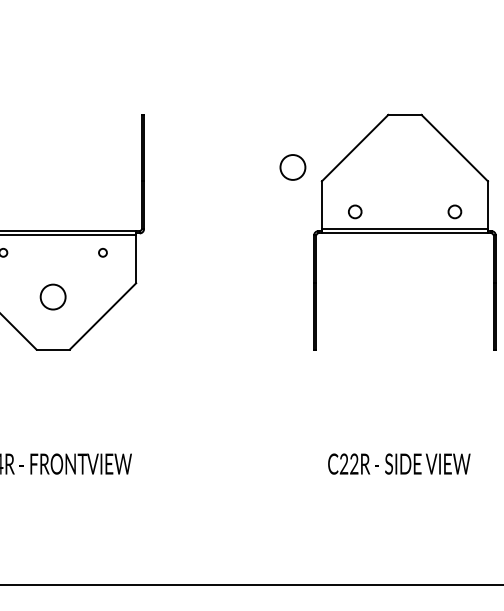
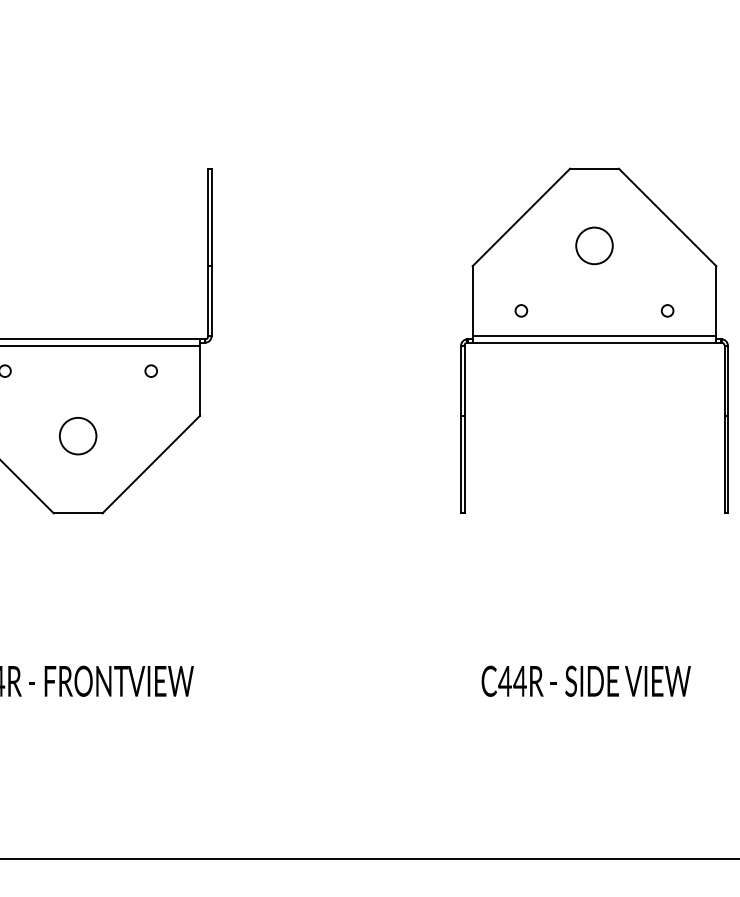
circle: (292, 167) -> (593, 245), moved
circle: (354, 211) -> (520, 310), size x0.62
circle: (454, 211) -> (667, 310), size x0.62
text: (348, 463) -> (511, 680), C22R -> C44R

